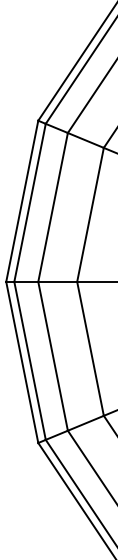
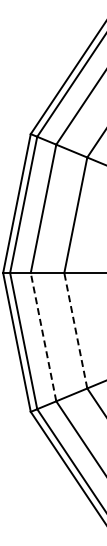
line: (90, 348) -> (75, 330), solid -> dashed
line: (53, 355) -> (43, 336), solid -> dashed

